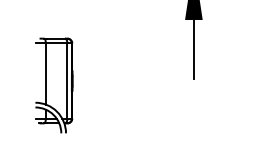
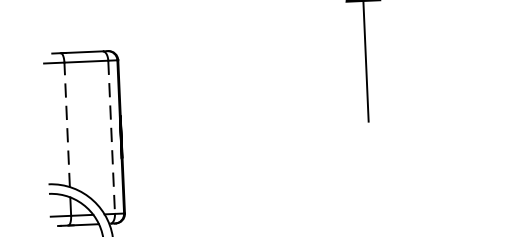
line: (45, 73) -> (66, 123), solid -> dashed
line: (67, 81) -> (111, 138), solid -> dashed

